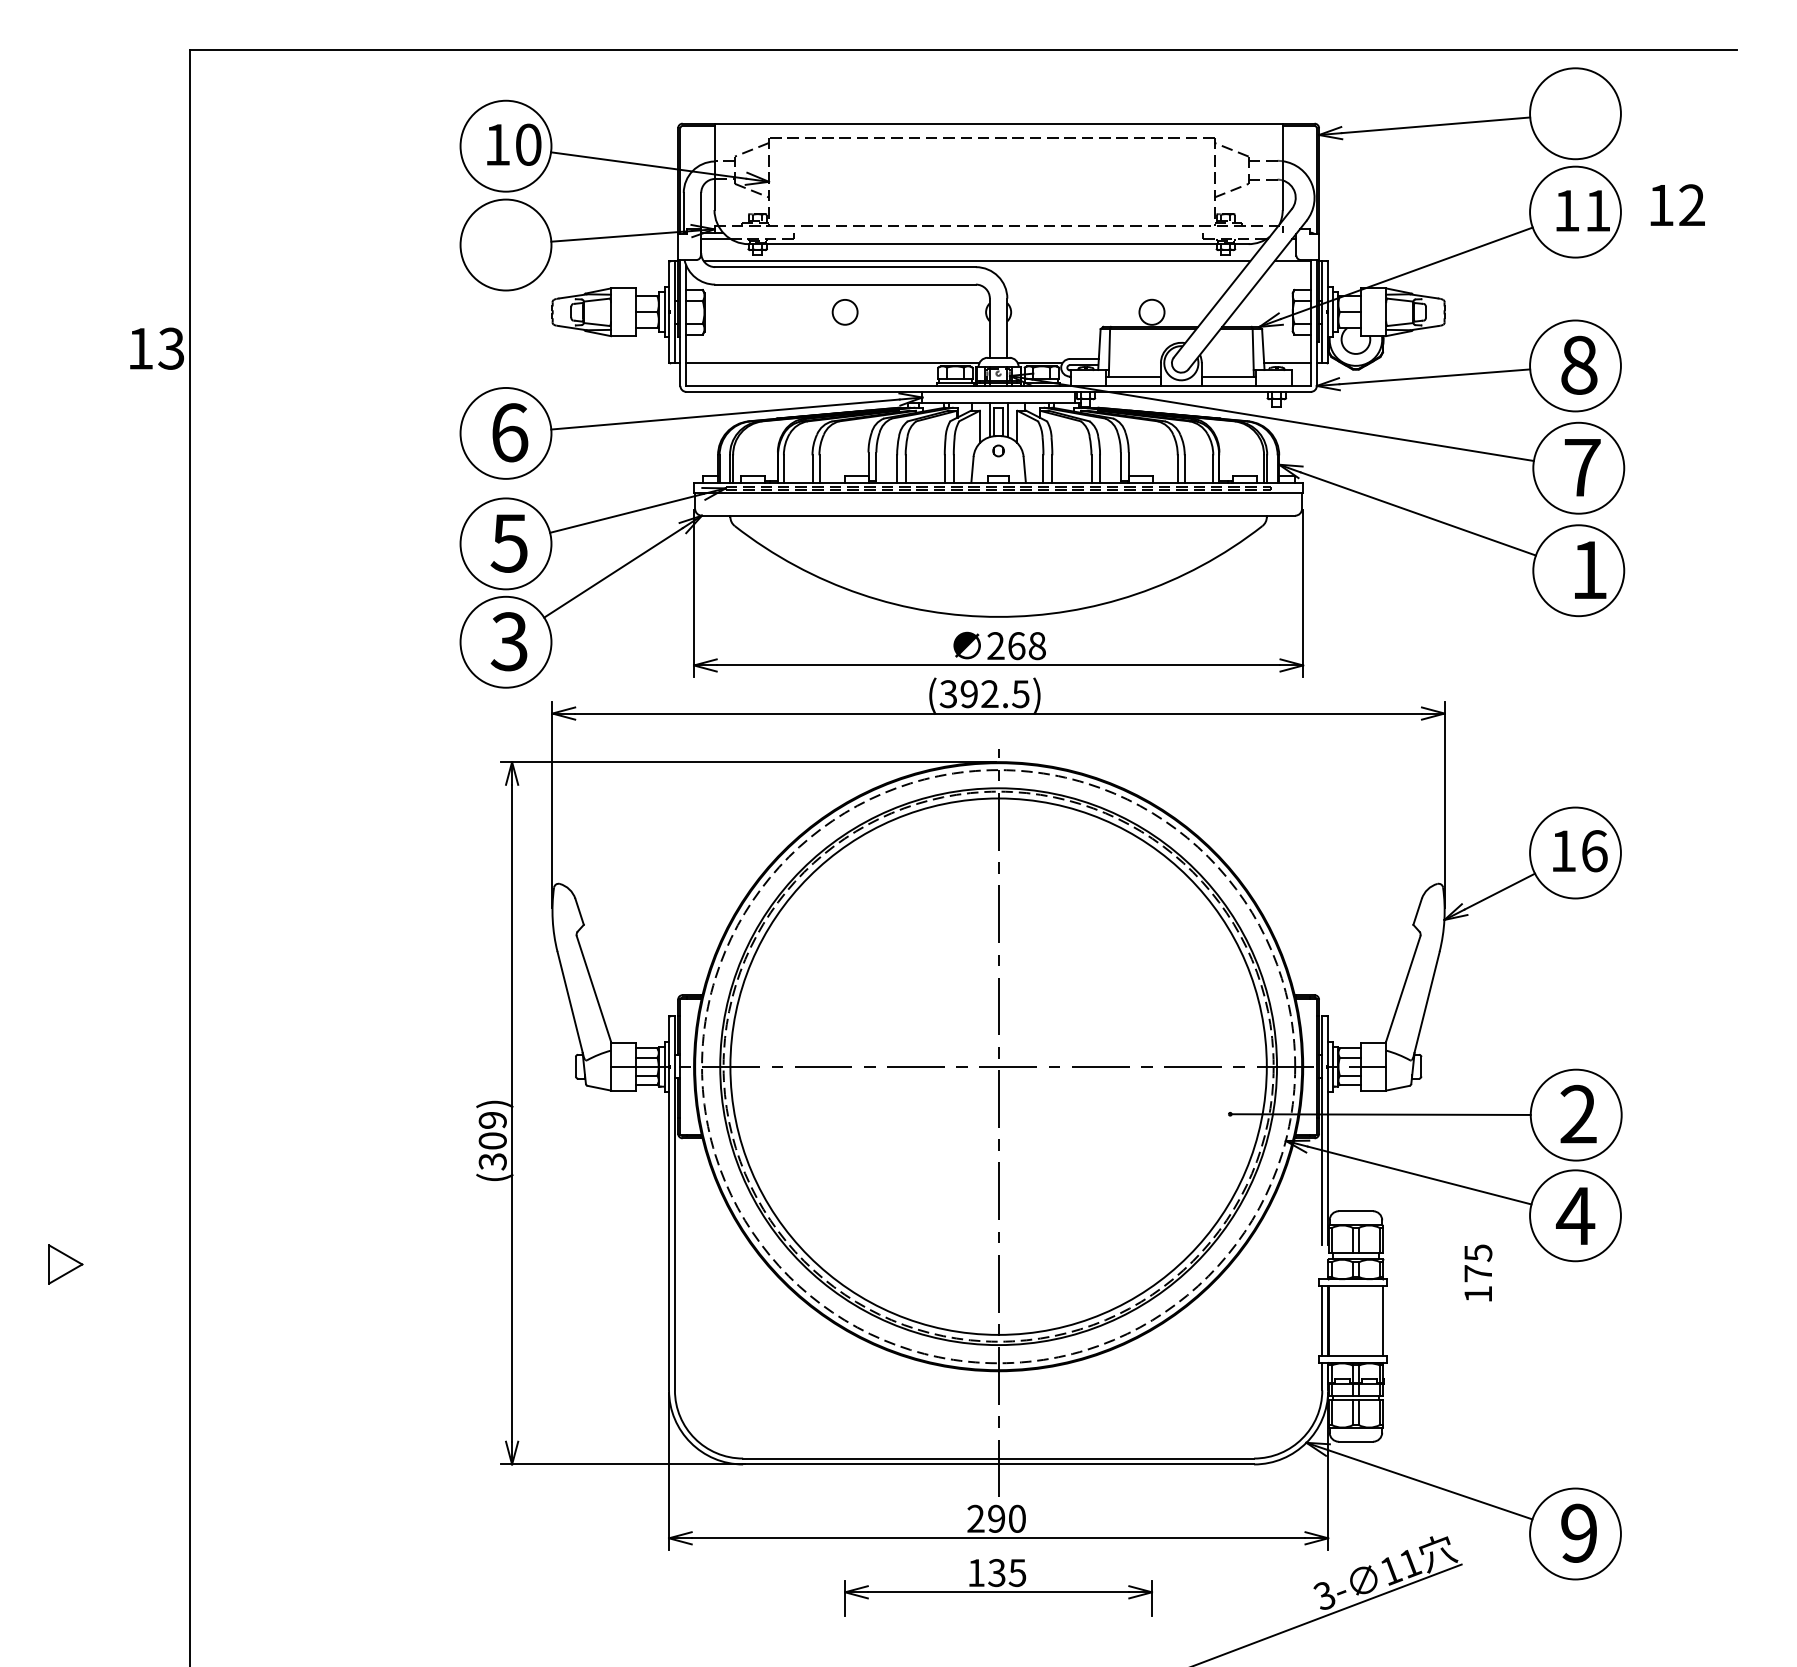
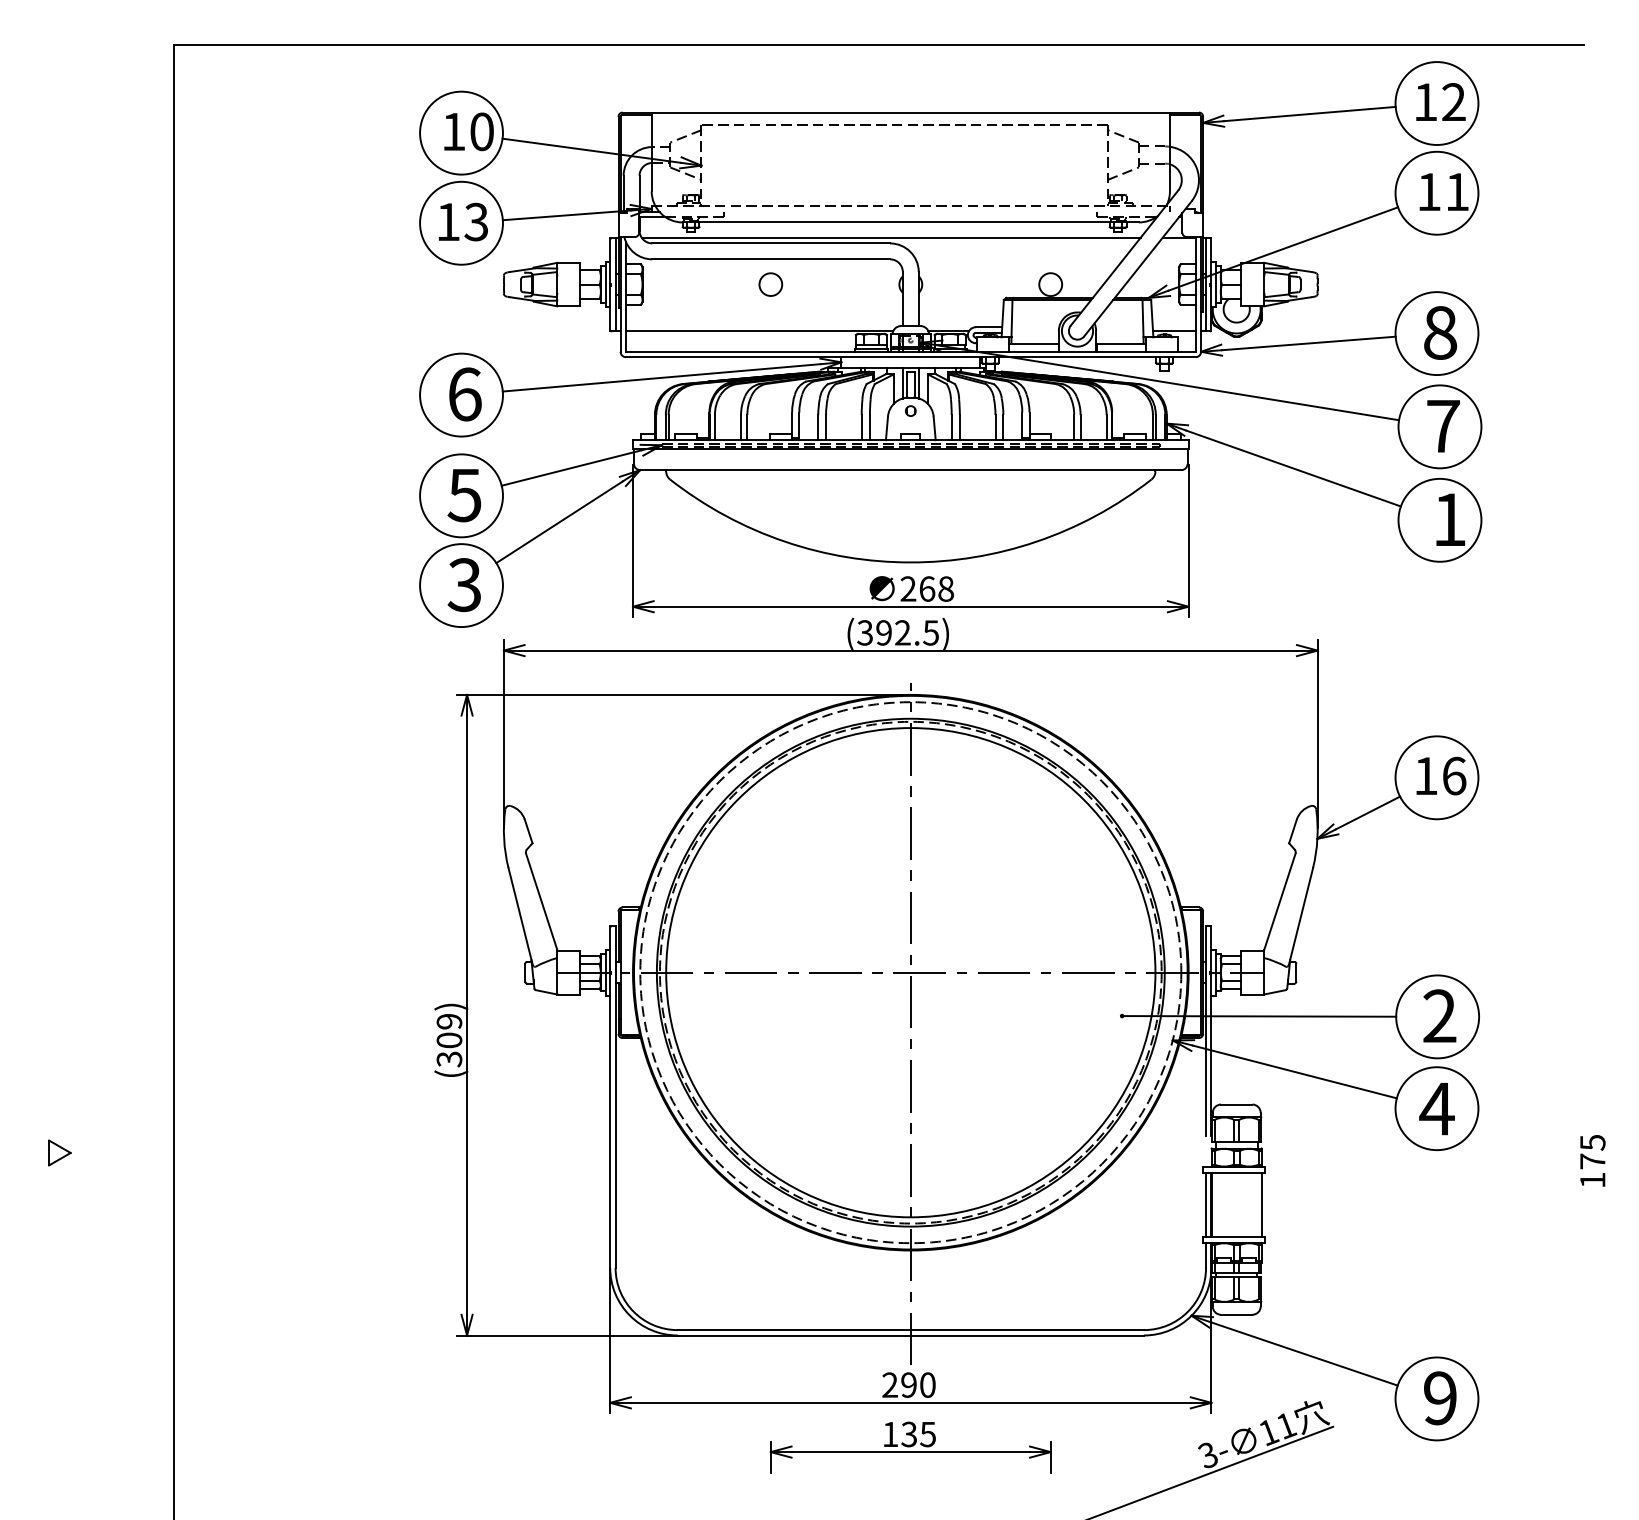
text: (1677, 204) -> (1440, 101), moved
text: (156, 348) -> (462, 221), moved
part: (65, 1263) -> (59, 1152), size x0.71
text: (1478, 1272) -> (1592, 1160), moved

